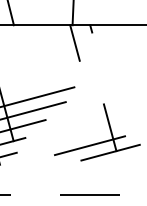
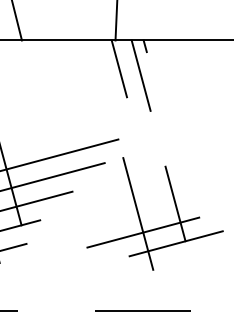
line: (88, 47) -> (140, 75), added
line: (86, 133) -> (137, 213), added

